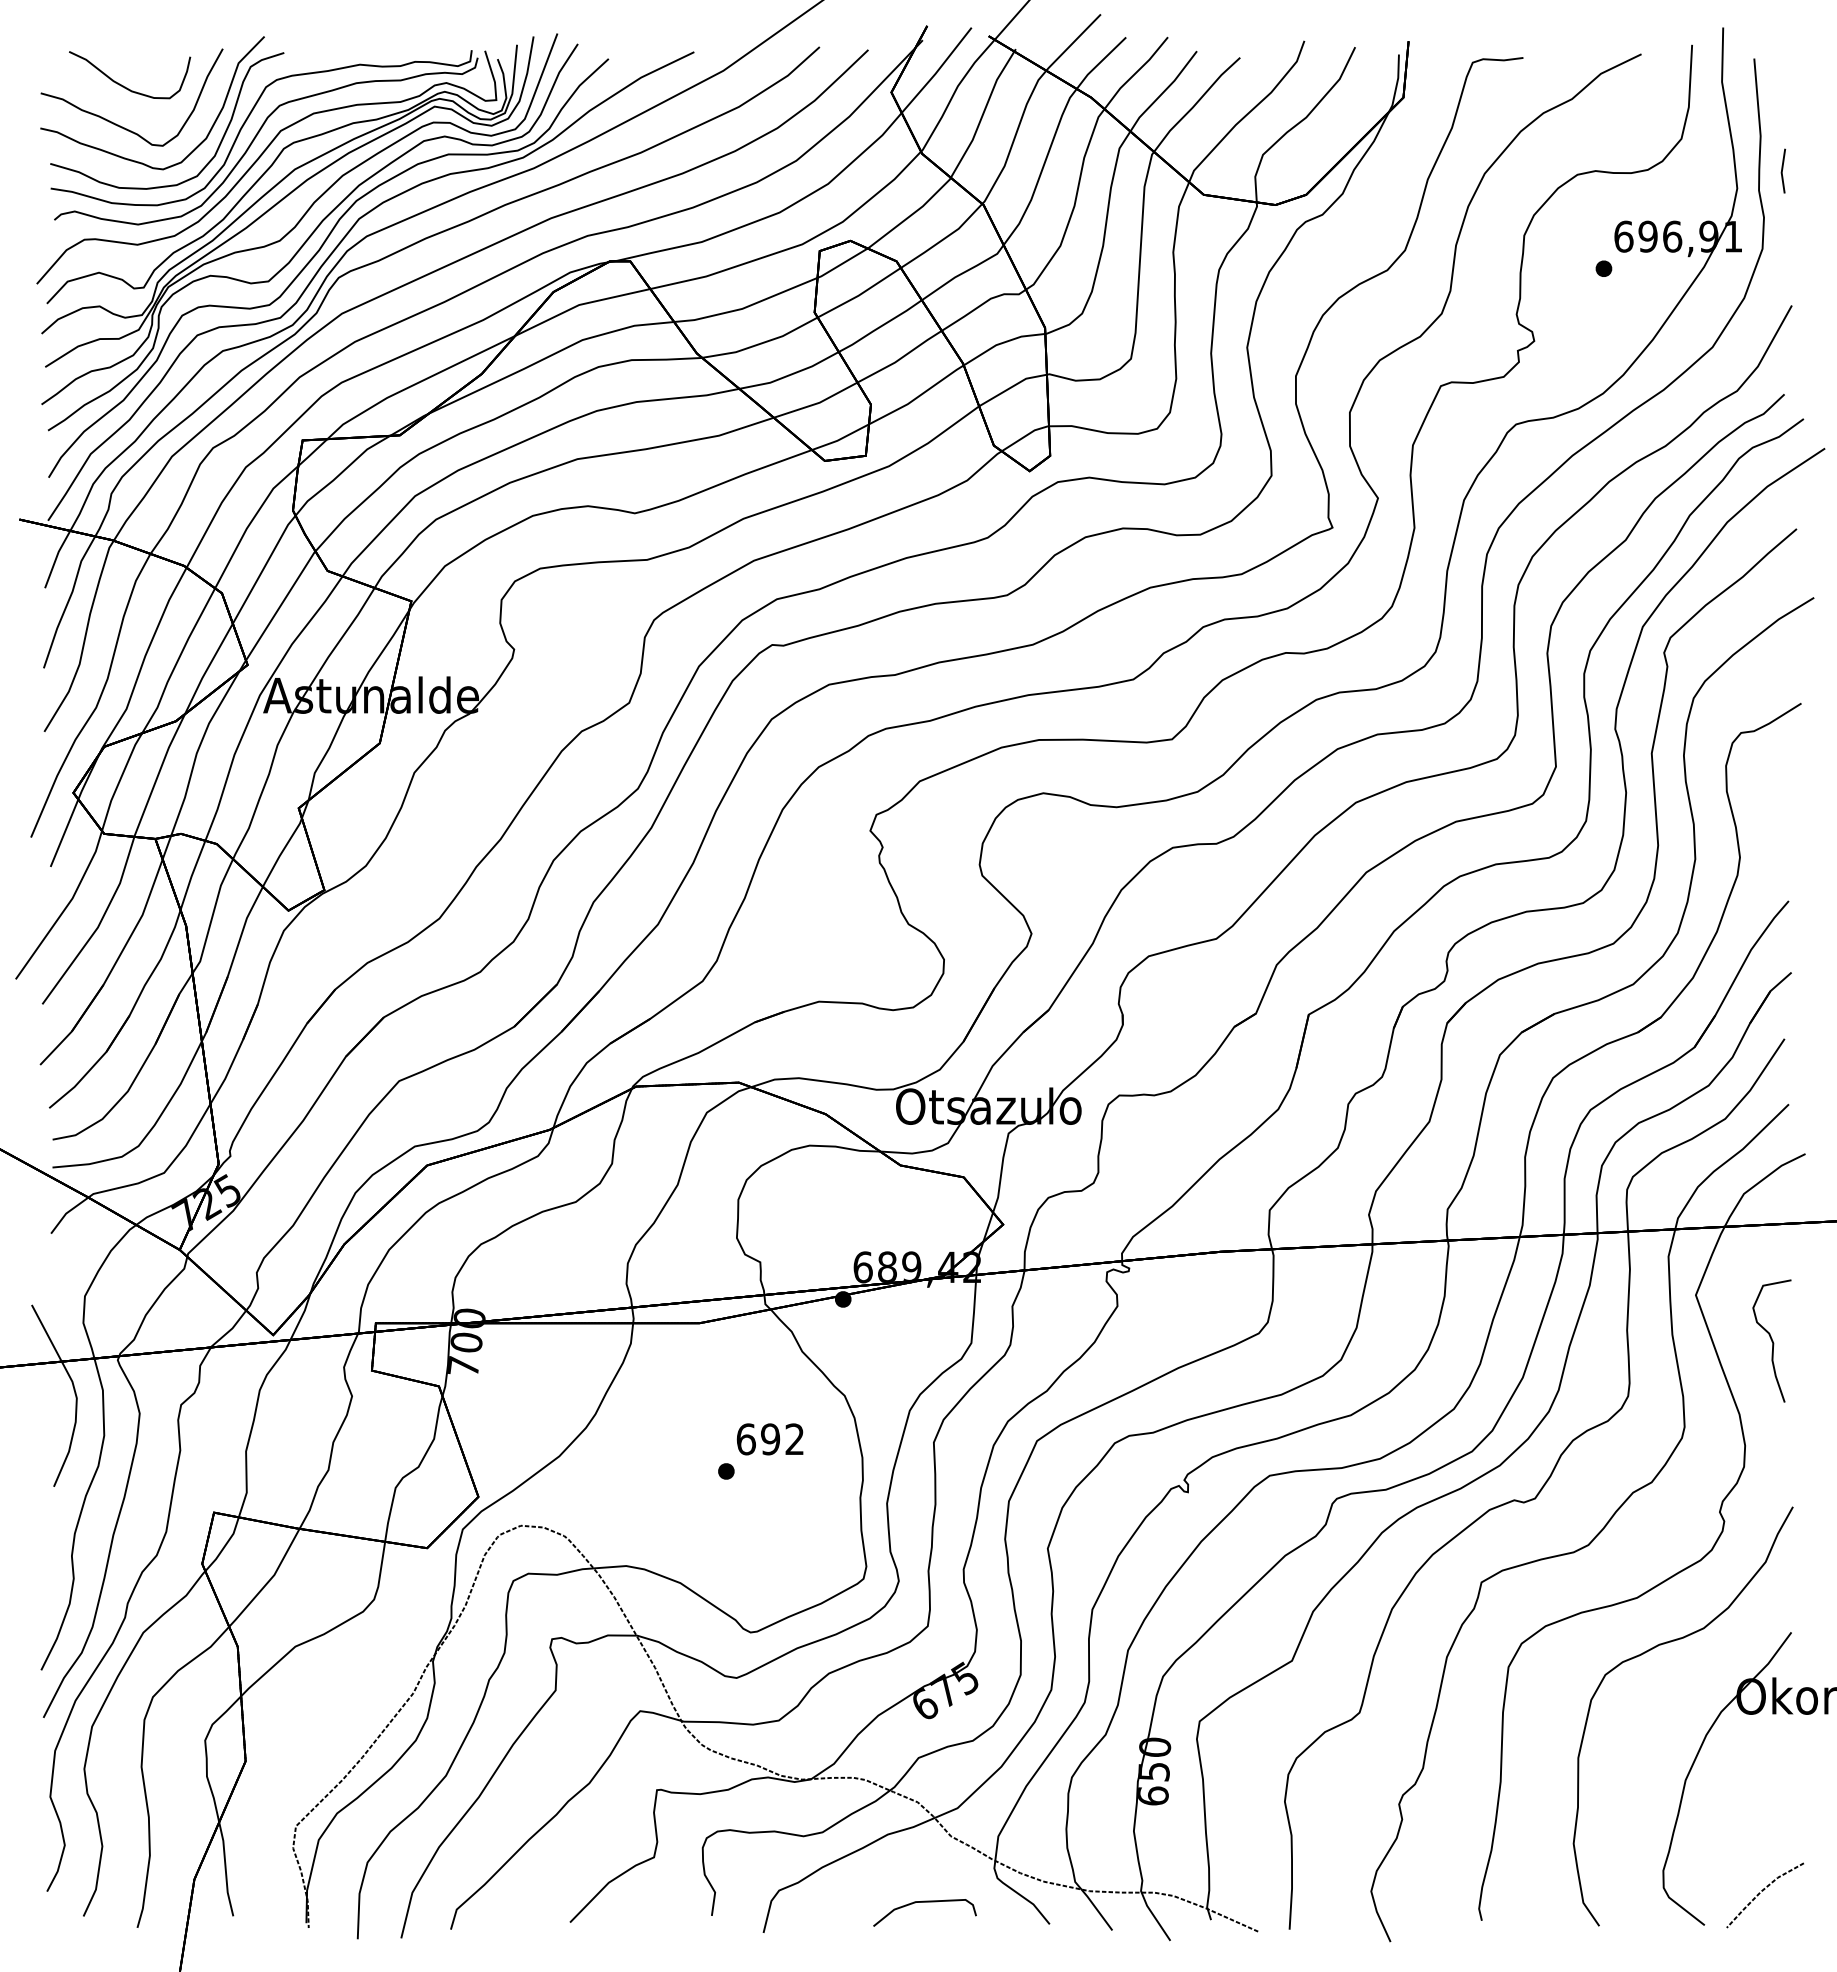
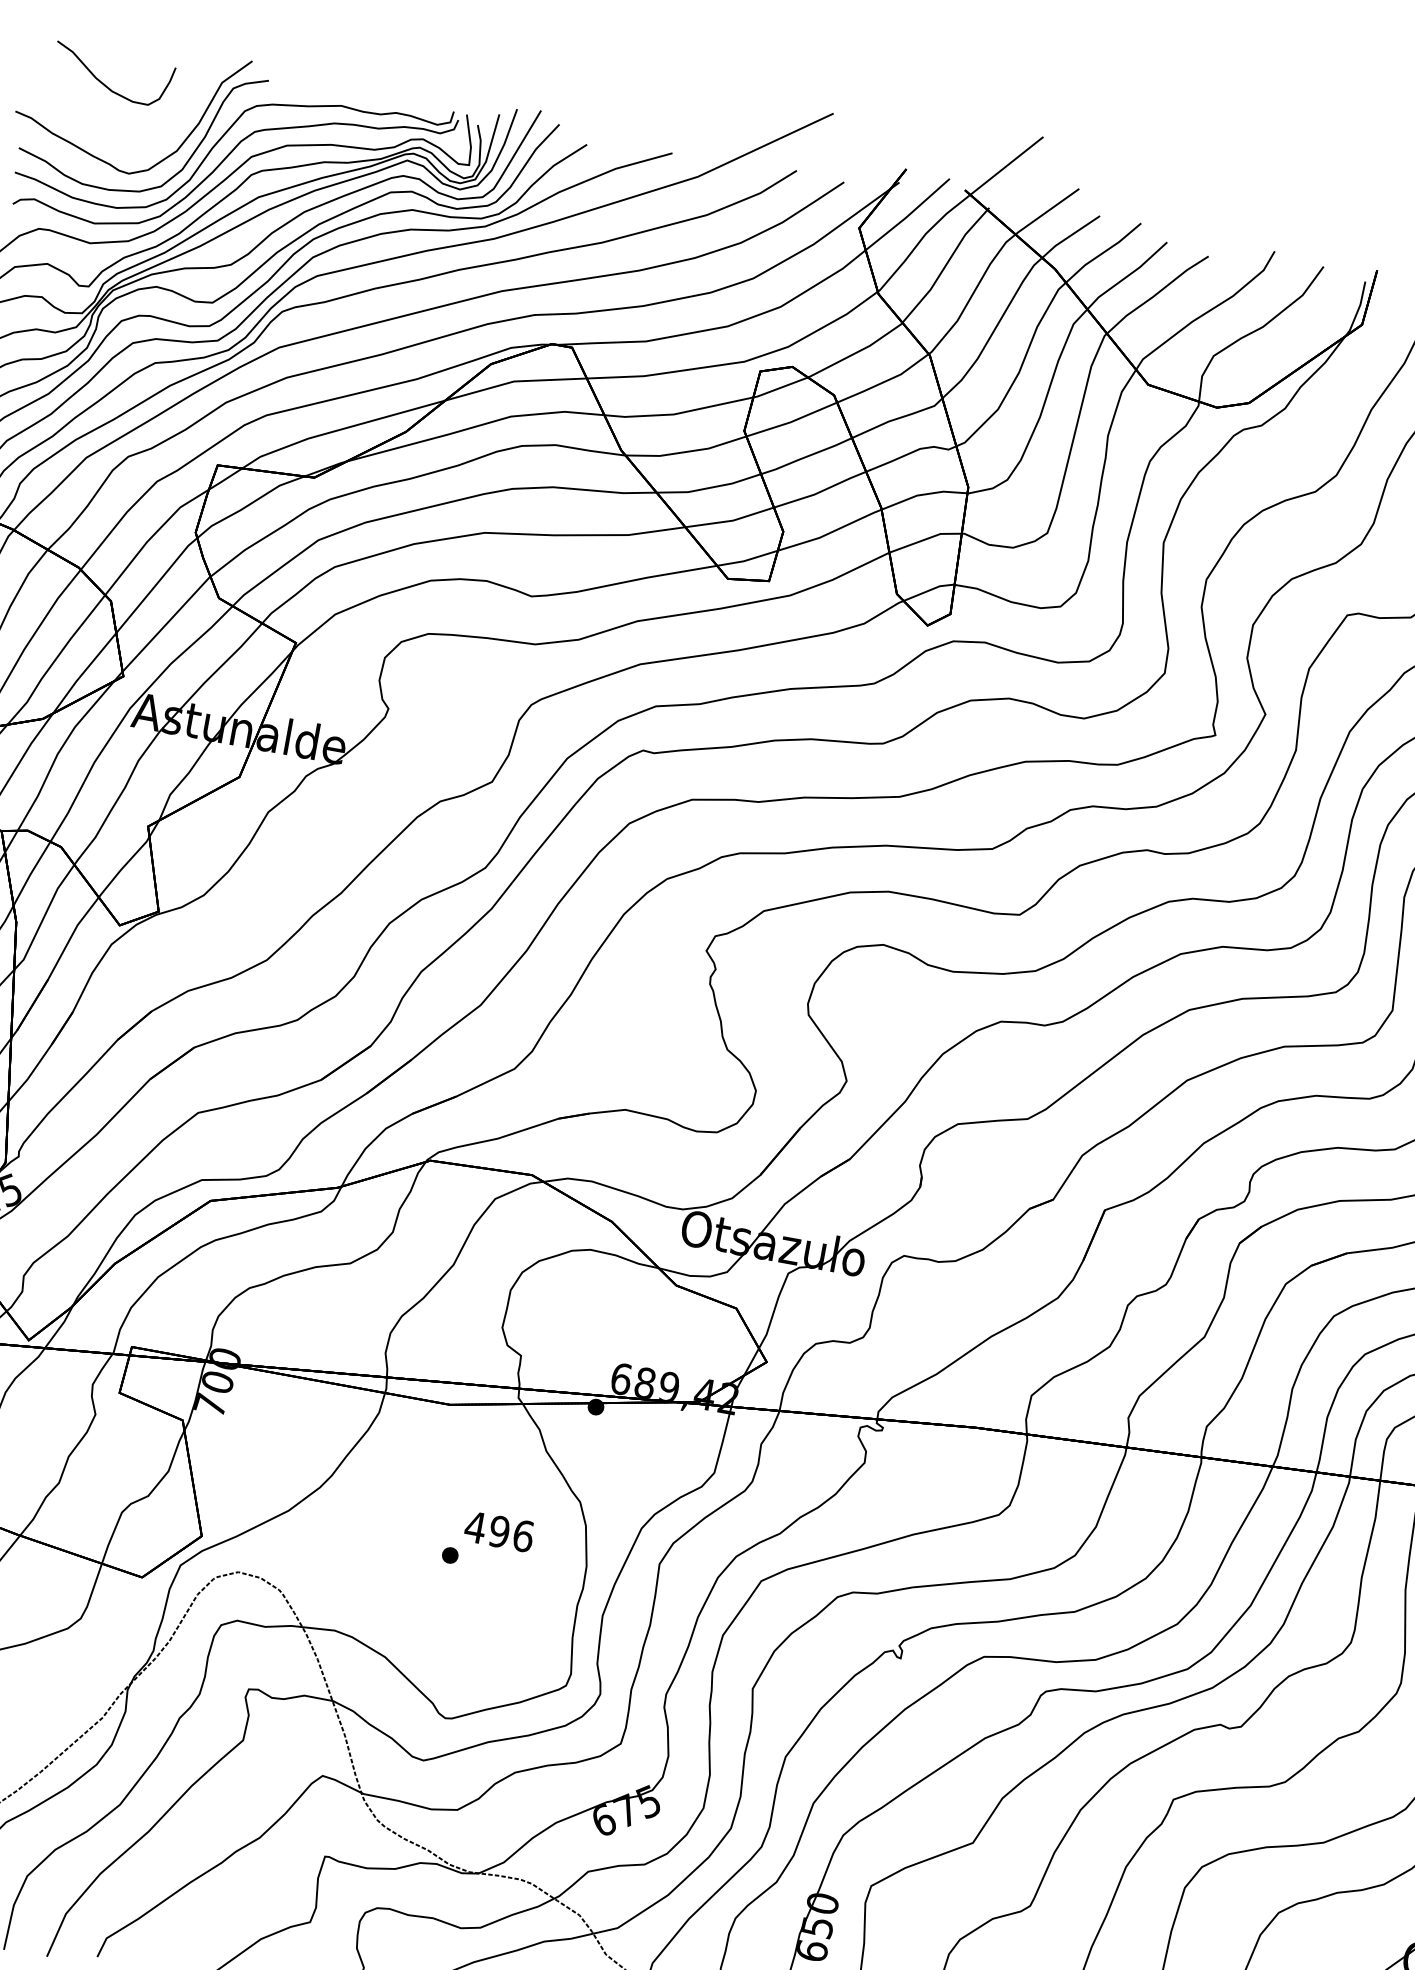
curve: (118, 124) -> (93, 121), removed
text: (770, 1439) -> (499, 1531), 692 -> 496

